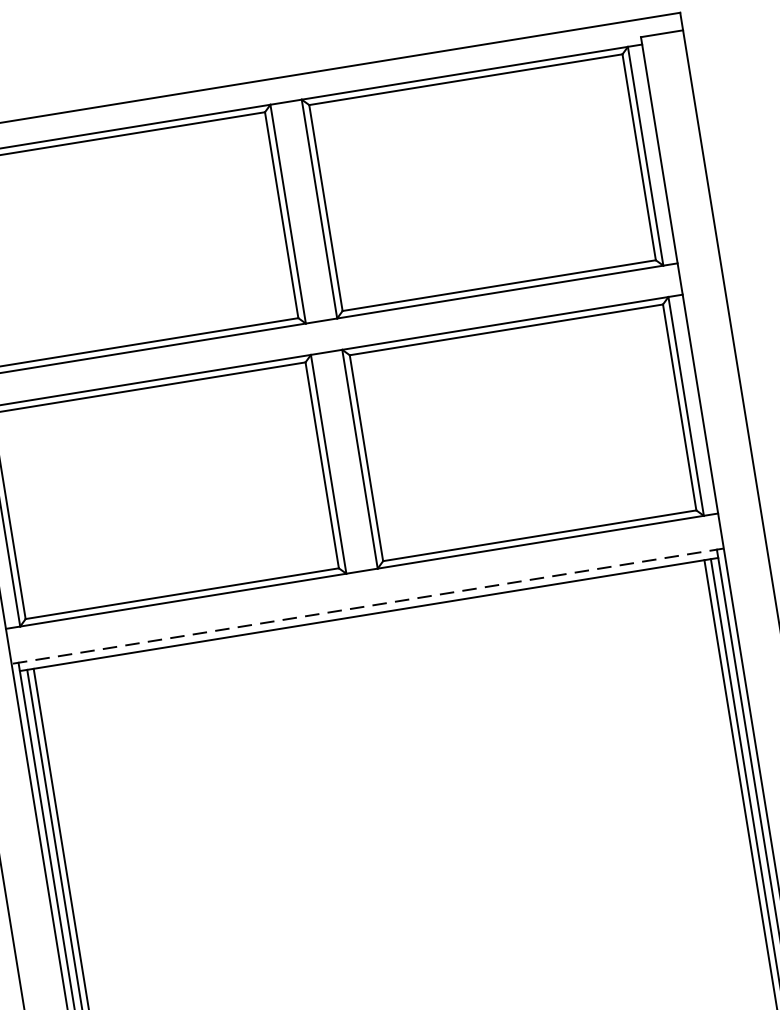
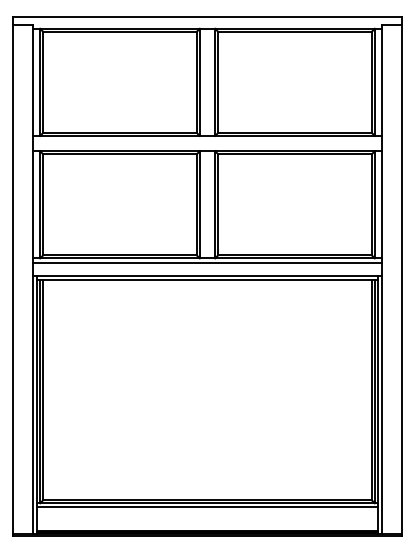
line: (363, 579) -> (207, 262), added
line: (367, 606) -> (207, 275), dashed -> solid

